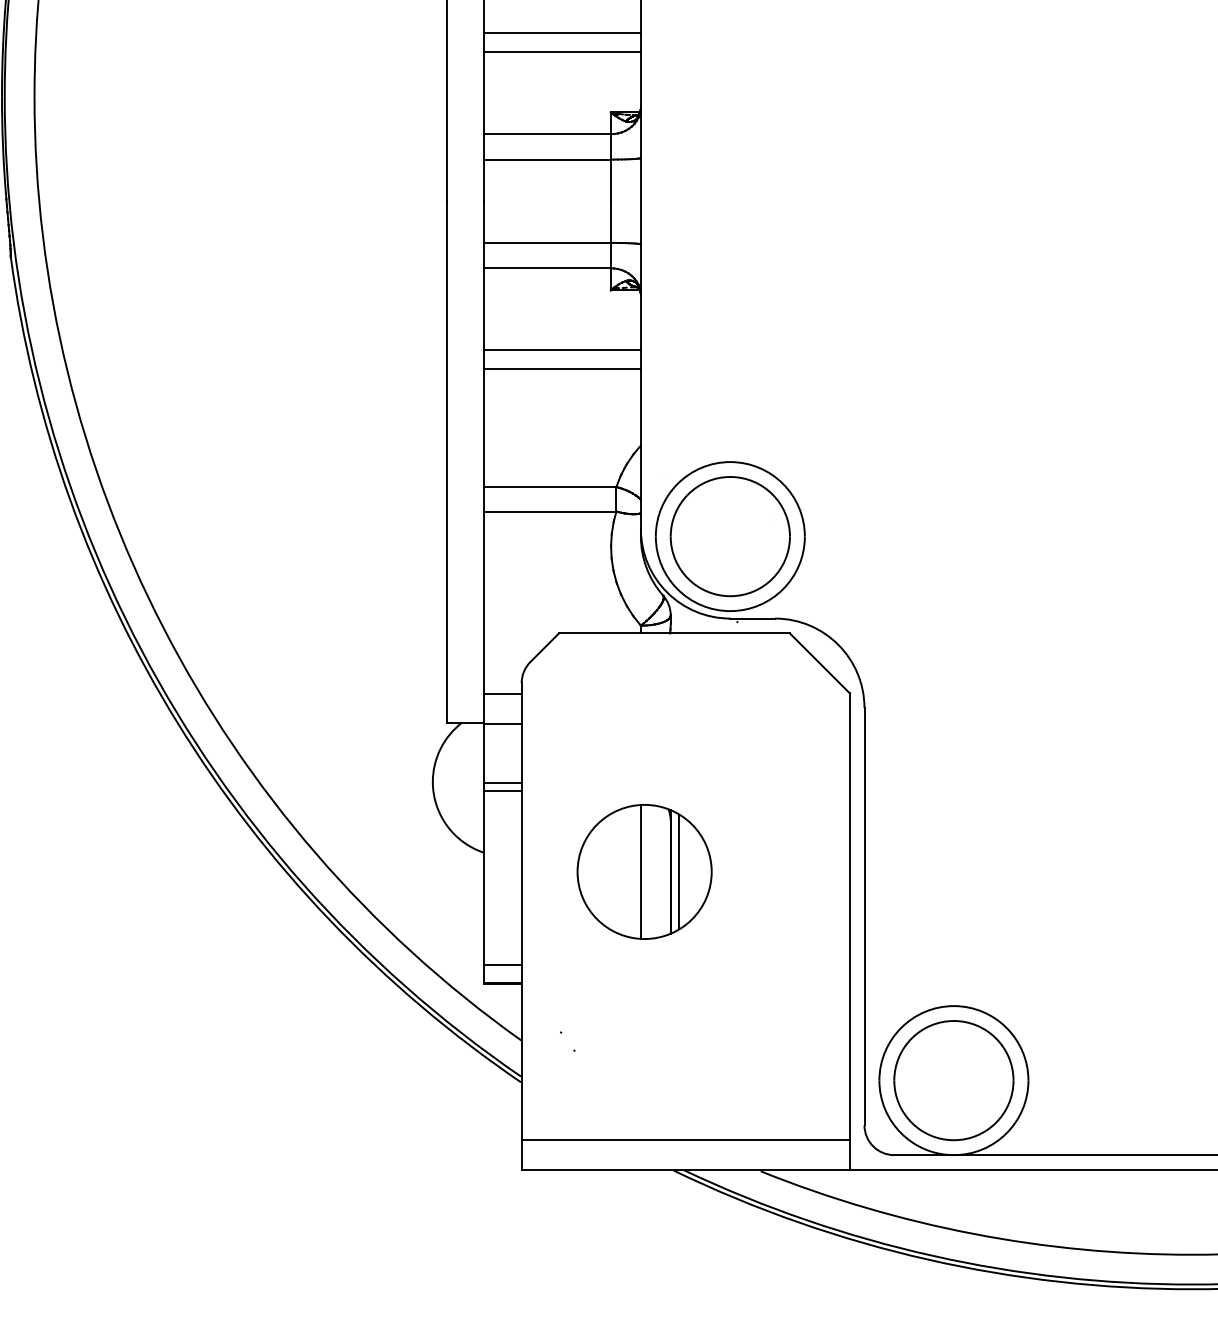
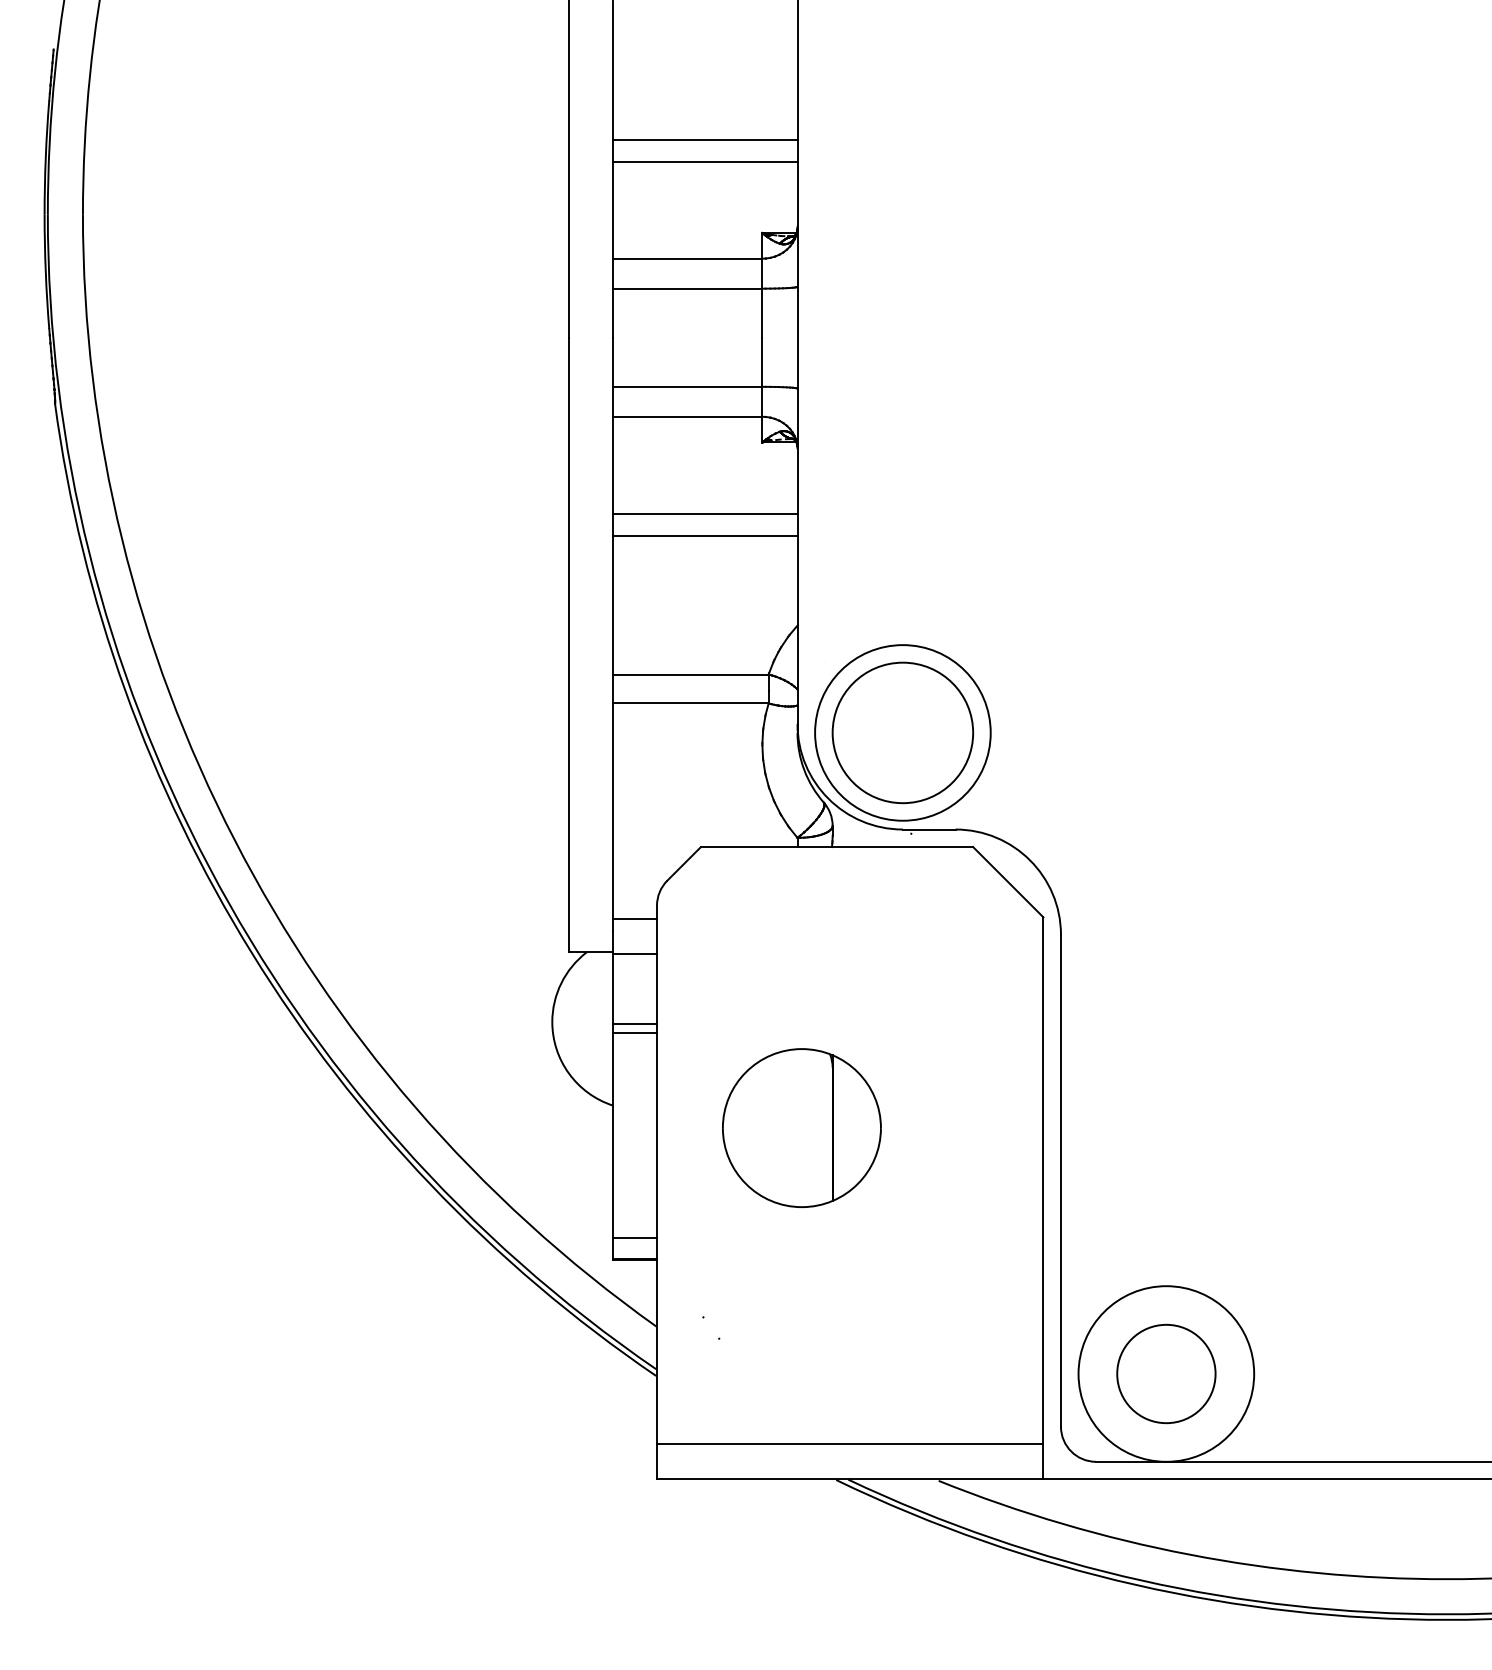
line: (640, 871) -> (797, 1127), removed
line: (679, 871) -> (842, 1127), removed
part: (954, 1080) -> (1166, 1373), size x0.7

